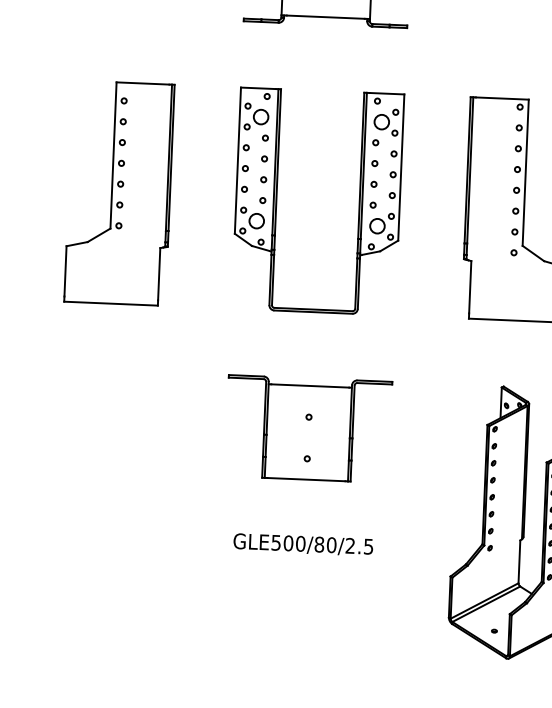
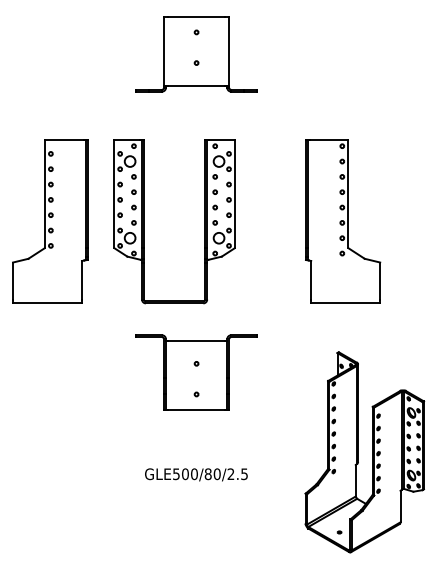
part: (277, 199) -> (144, 221), moved
part: (308, 428) -> (196, 372), moved

